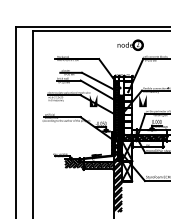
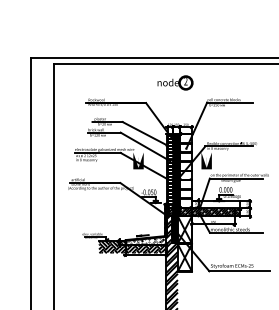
part: (130, 44) -> (175, 82), moved
hatch: (121, 87) -> (176, 142), added
hatch: (98, 158) -> (145, 240), added

